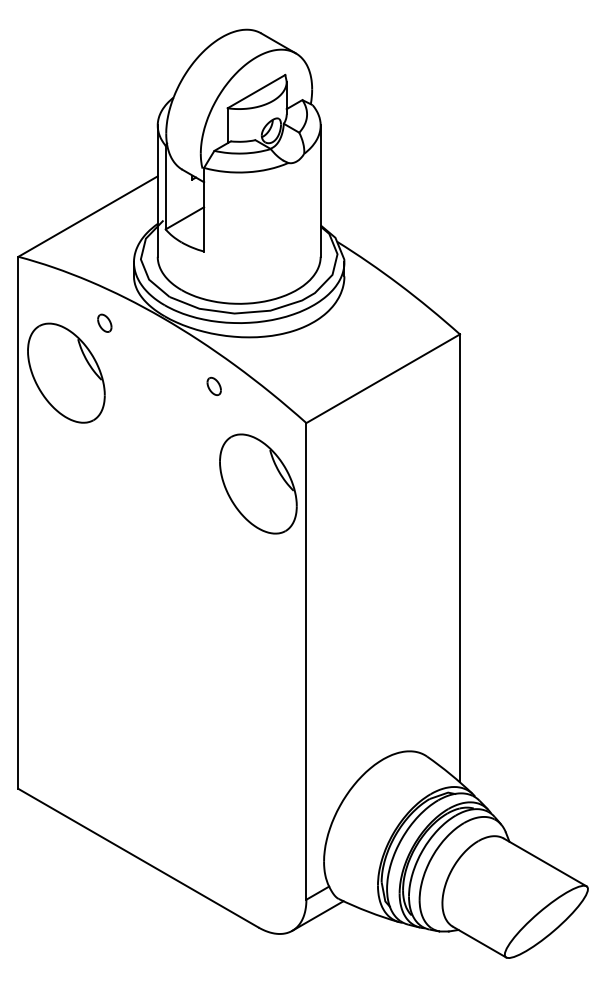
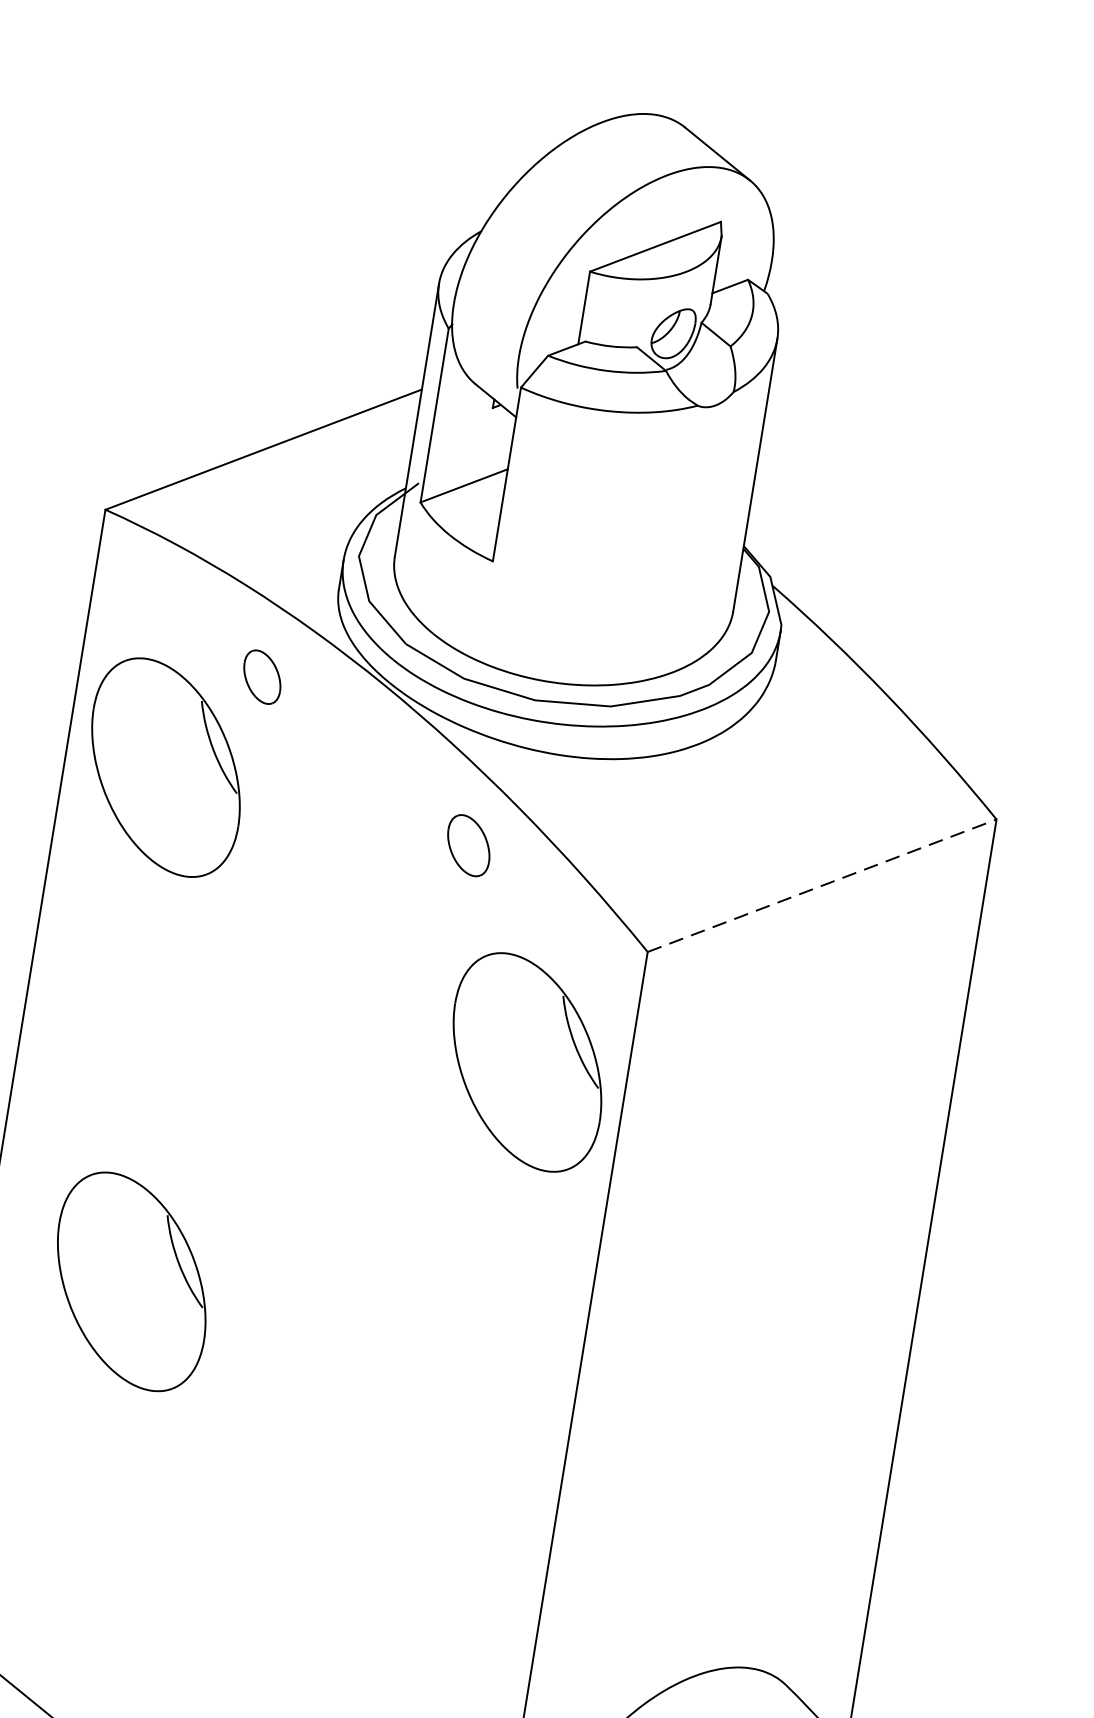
part: (104, 322) -> (262, 675), size x1.4
line: (383, 378) -> (822, 885), solid -> dashed
part: (213, 385) -> (467, 842), size x1.6
part: (89, 616) -> (132, 1280), added

